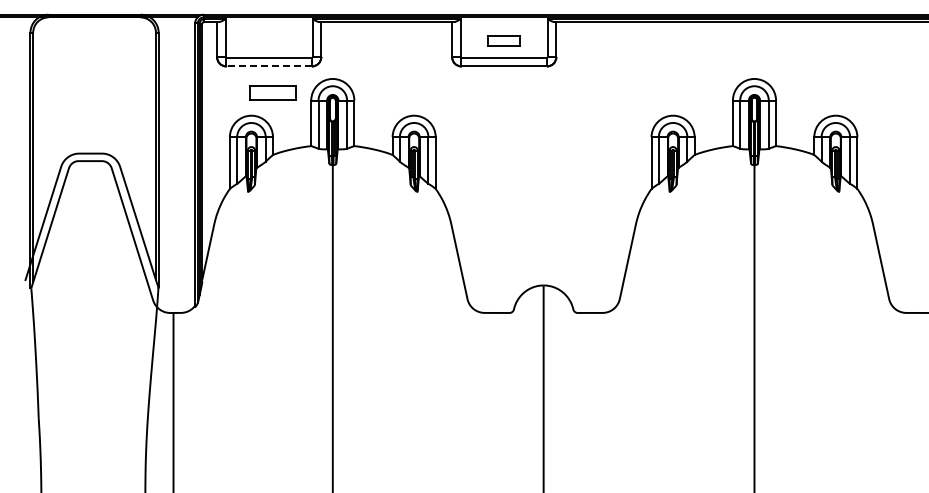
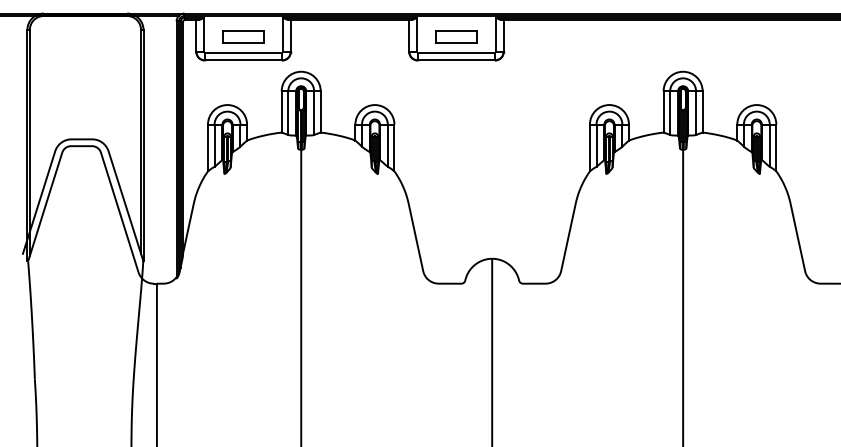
part: (503, 40) -> (455, 36), size x1.43
line: (269, 66) -> (243, 60), dashed -> solid
part: (272, 92) -> (242, 36), moved

